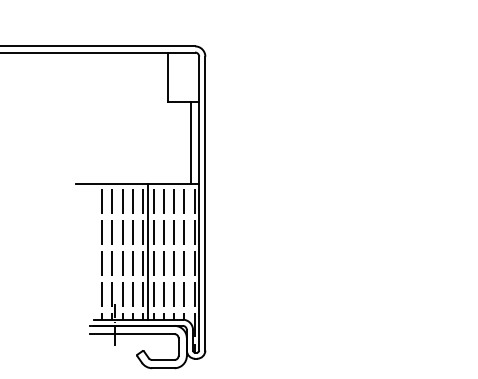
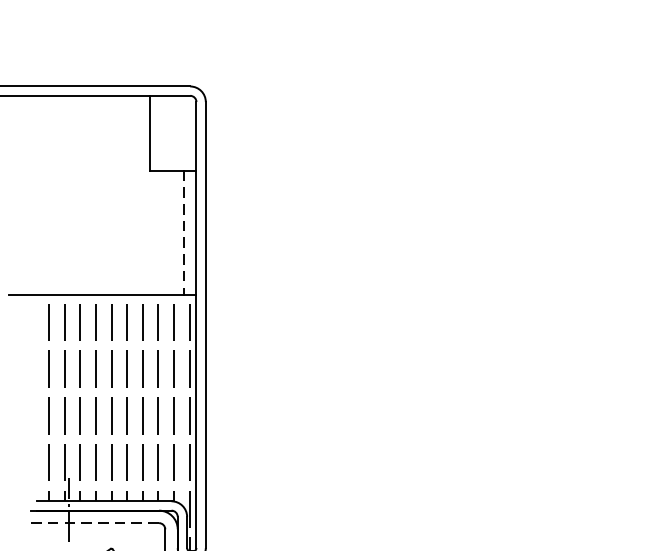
line: (190, 143) -> (183, 233), solid -> dashed
line: (147, 251) -> (118, 397), removed
line: (132, 334) -> (95, 523), solid -> dashed

